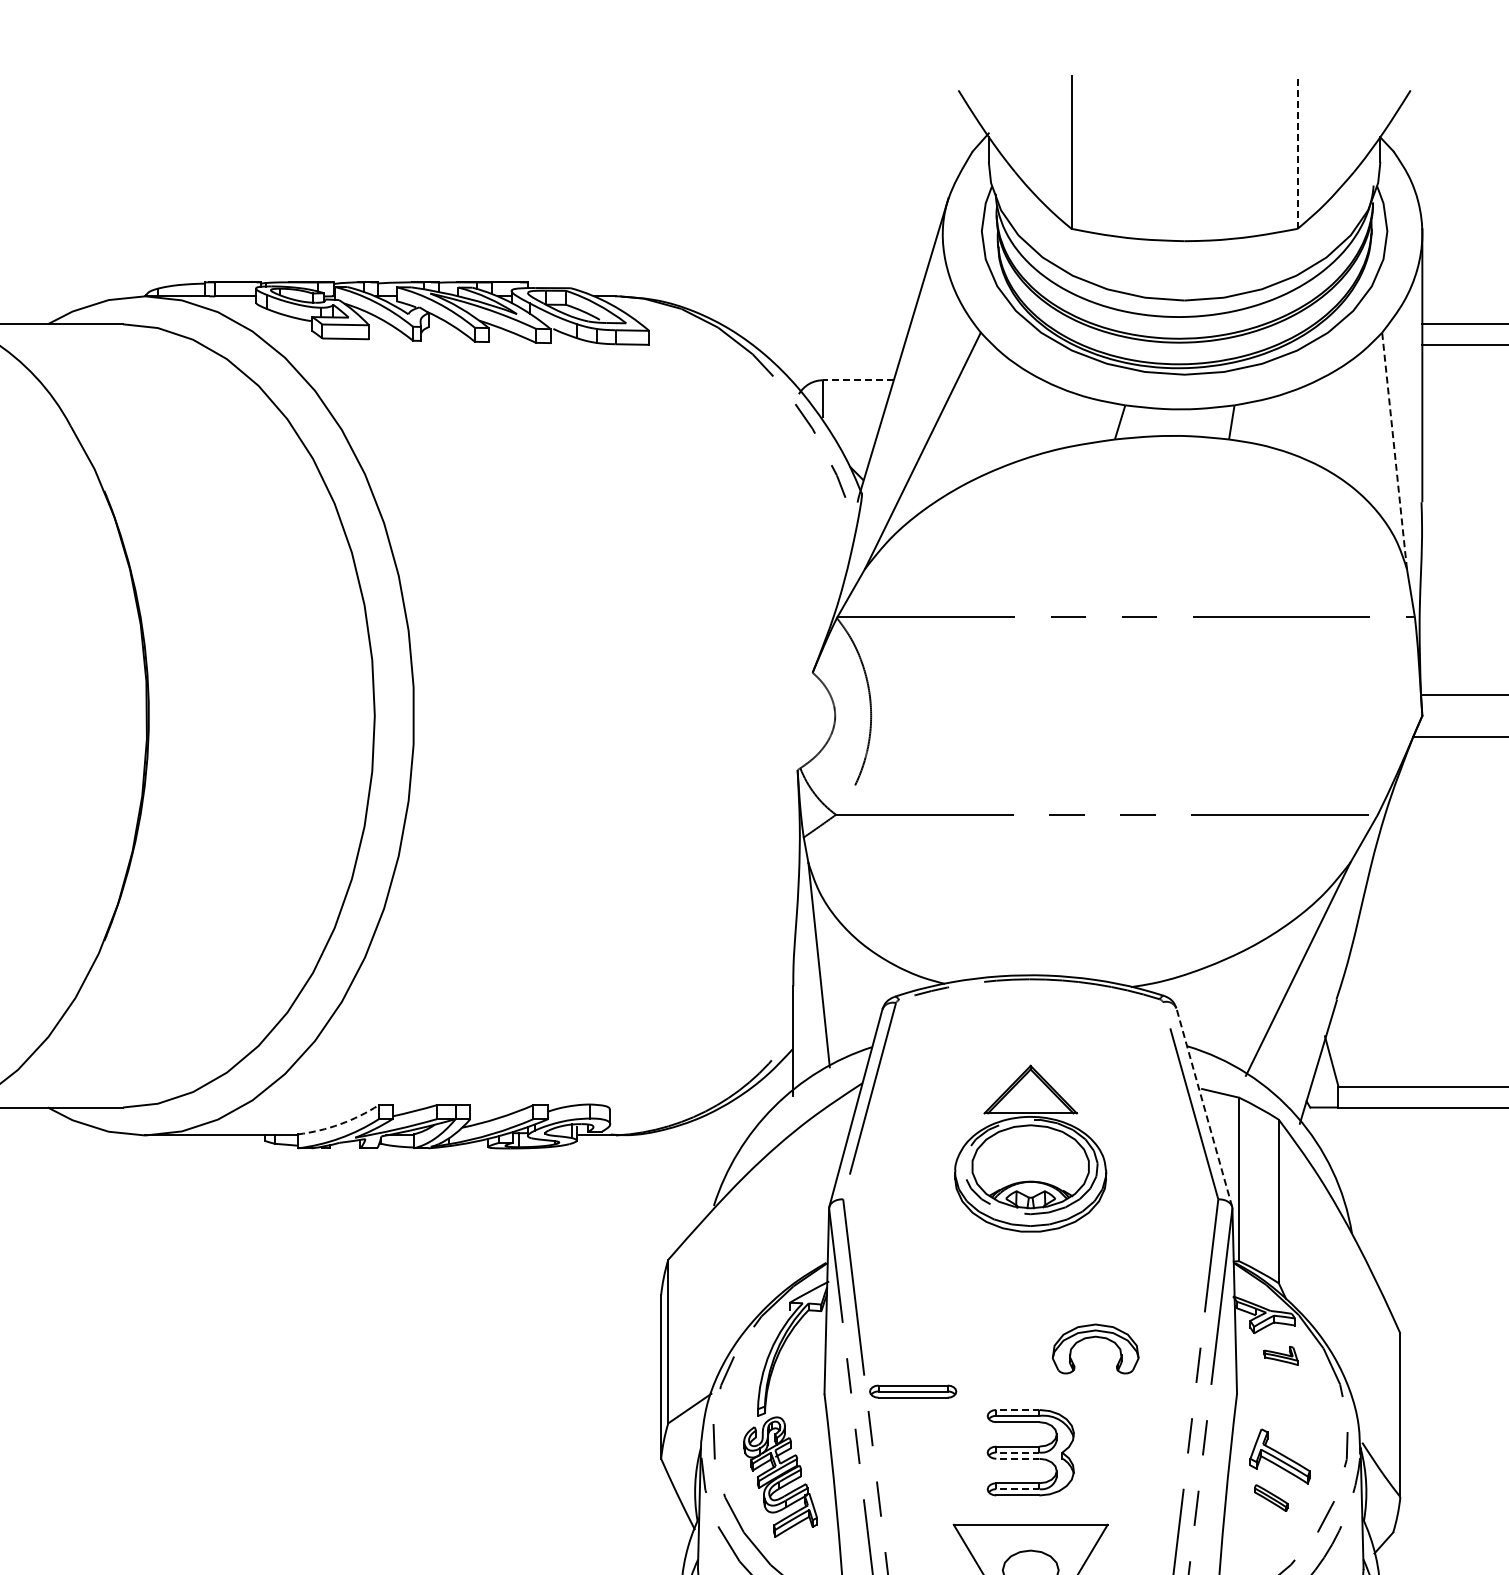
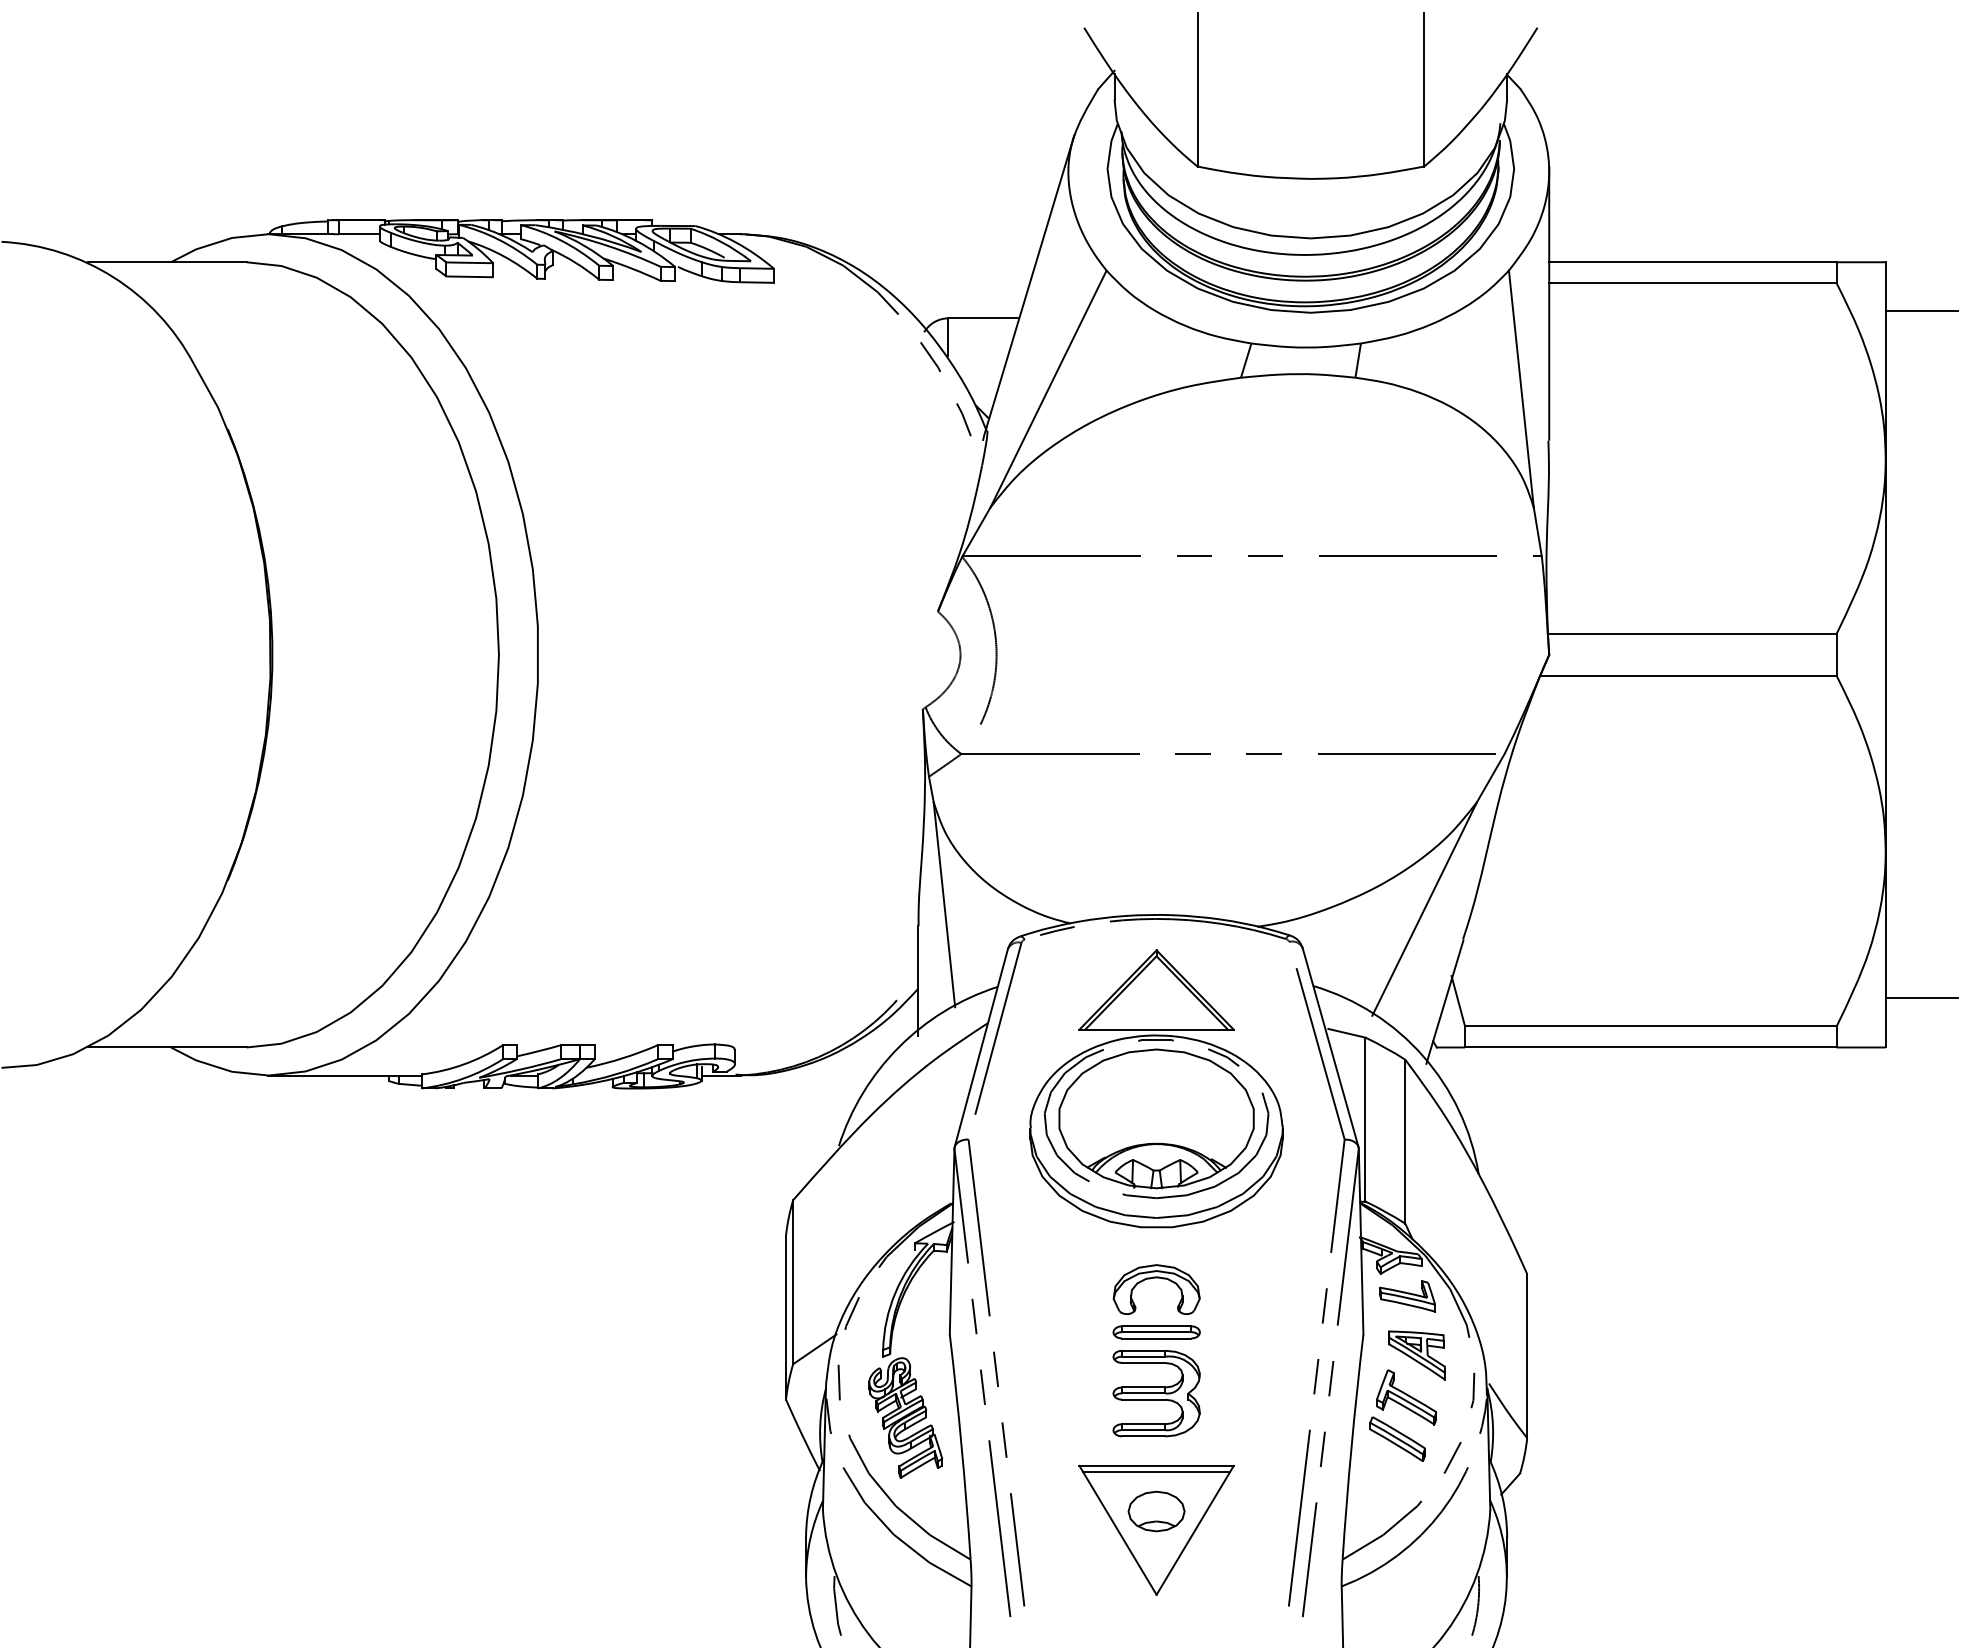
line: (1297, 152) -> (1424, 89), dashed -> solid
line: (858, 380) -> (983, 318), dashed -> solid
line: (1394, 450) -> (1521, 388), dashed -> solid
line: (1204, 1107) -> (1330, 1047), dashed -> solid
arc: (340, 1124) -> (464, 1064), dashed -> solid
part: (1030, 1148) -> (1156, 1088), size x1.67
part: (1095, 1337) -> (1156, 1278), moved
part: (1280, 1355) -> (1407, 1296), size x1.67
part: (912, 1391) -> (1156, 1332), moved
line: (1017, 1409) -> (1143, 1350), dashed -> solid
part: (1289, 1414) -> (1416, 1355), added
line: (1017, 1452) -> (1143, 1393), dashed -> solid
line: (1017, 1458) -> (1143, 1399), dashed -> solid
line: (1017, 1489) -> (1143, 1430), dashed -> solid
part: (1271, 1497) -> (1397, 1438), size x1.67
line: (1030, 1530) -> (1156, 1471), added

